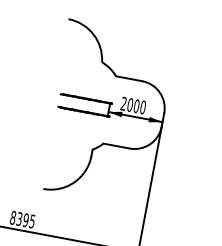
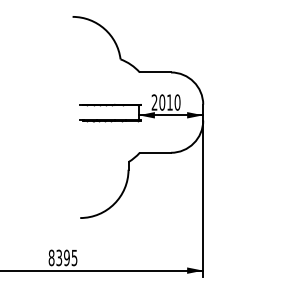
text: (136, 106) -> (169, 102), 2000 -> 2010

